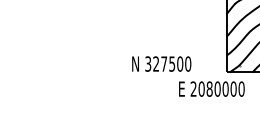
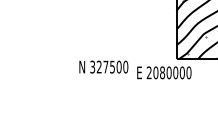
text: (161, 63) -> (103, 66), moved

